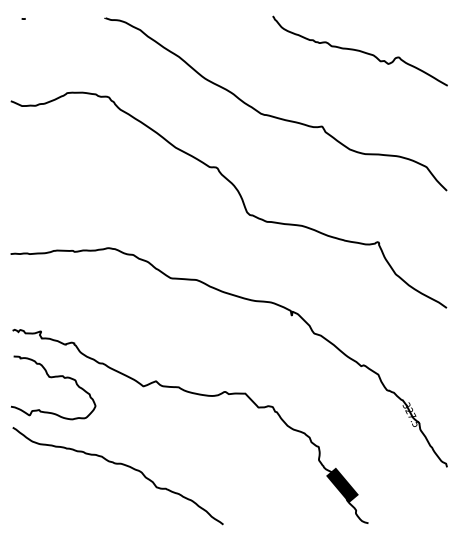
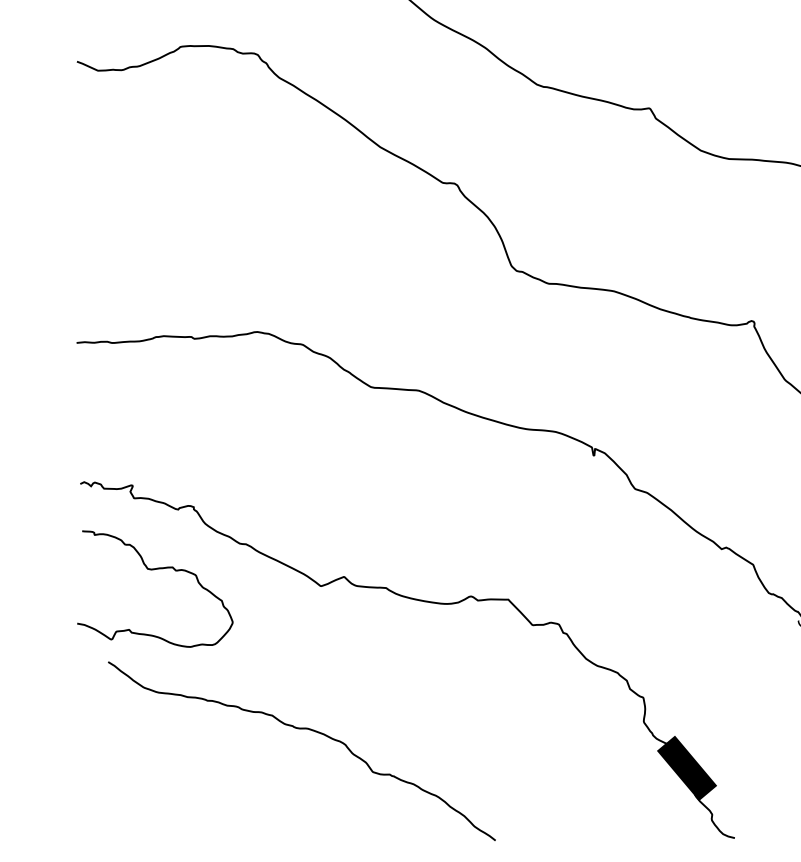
curve: (117, 464) -> (300, 729), moved

